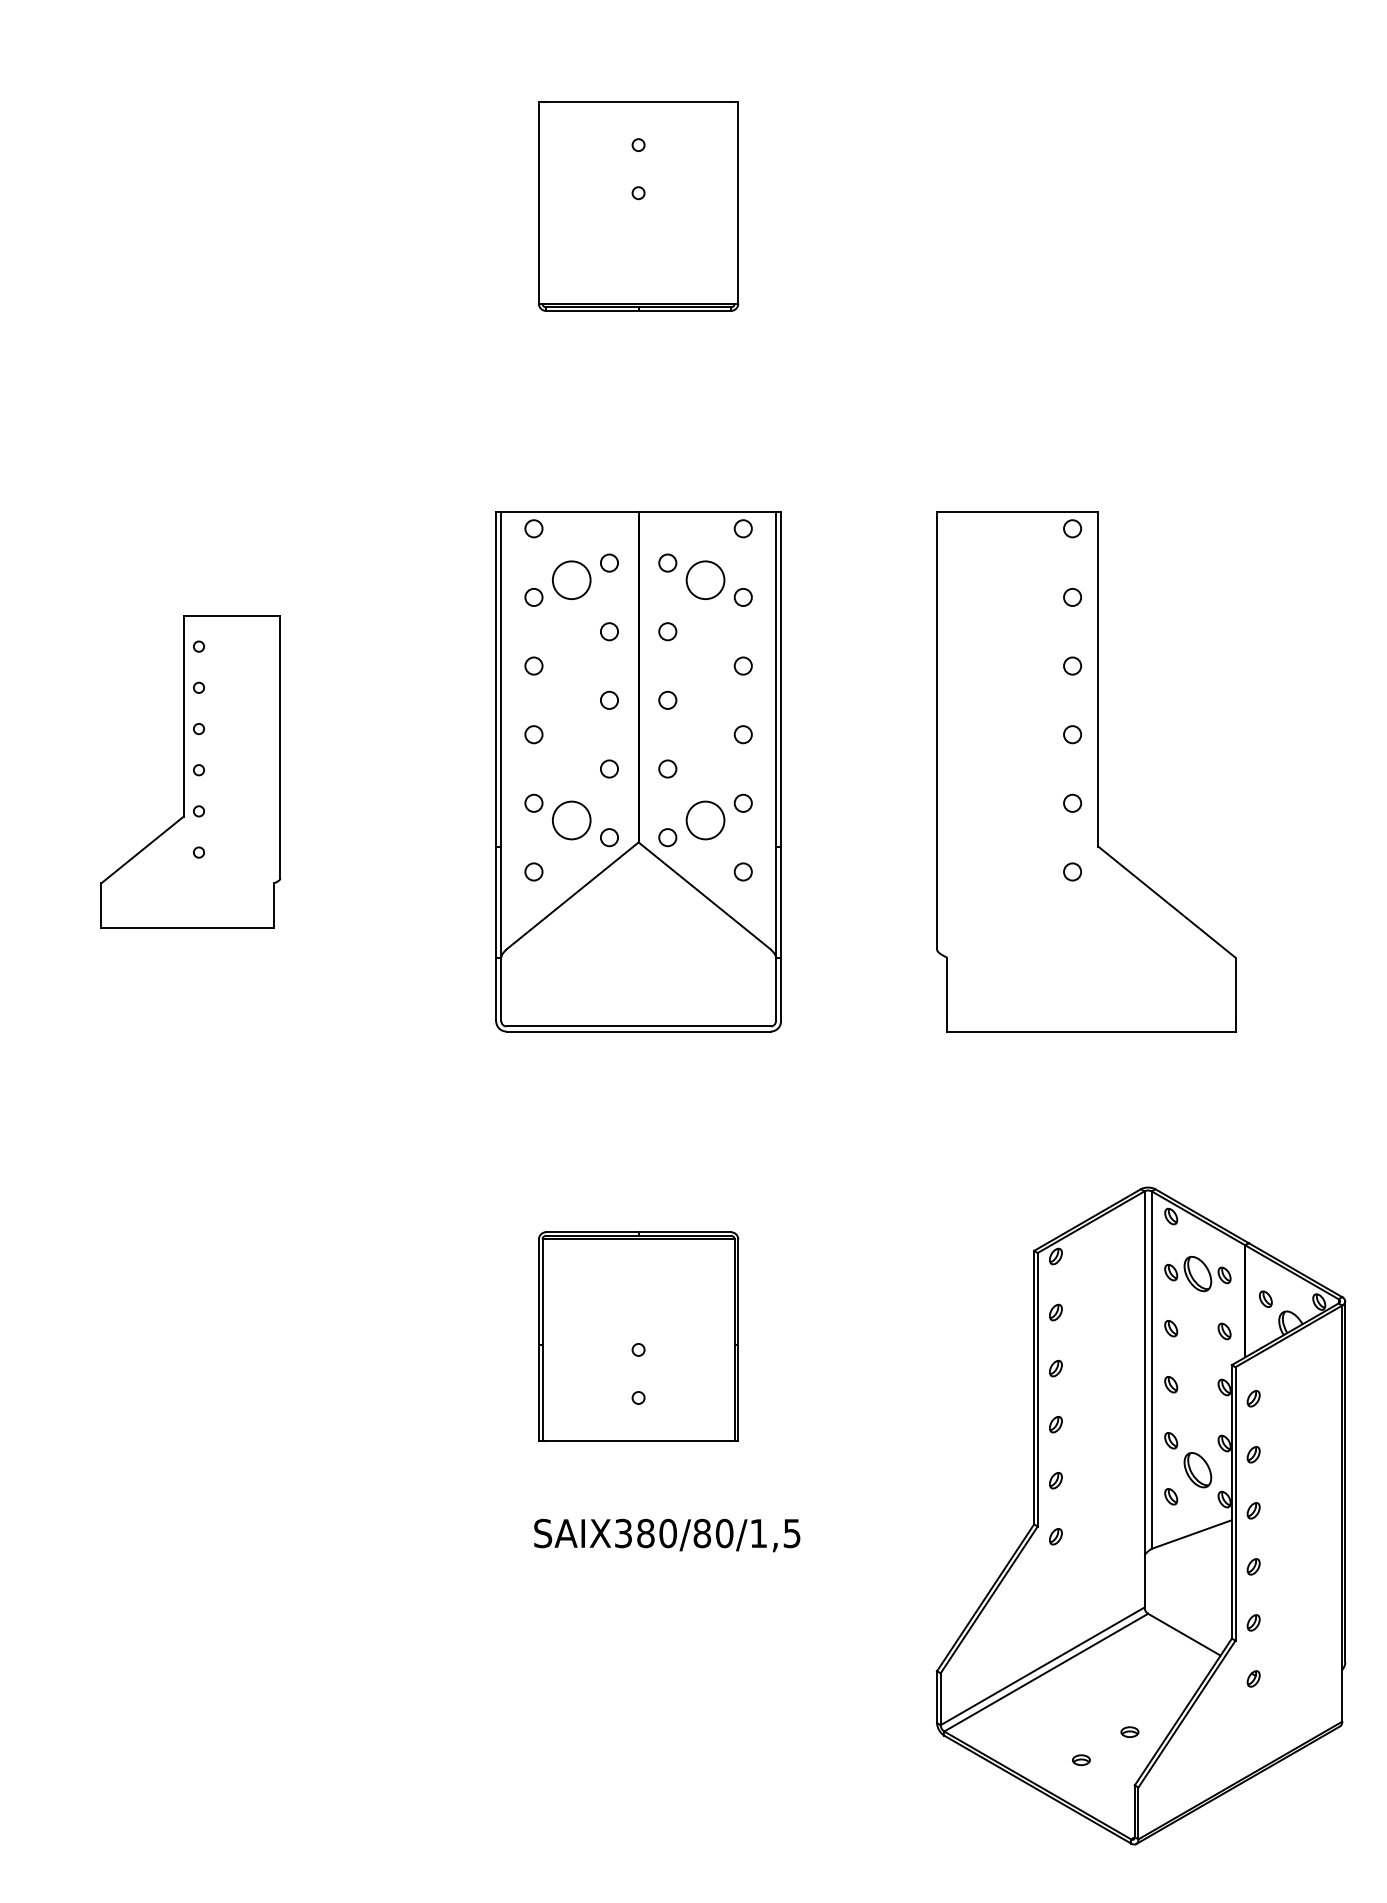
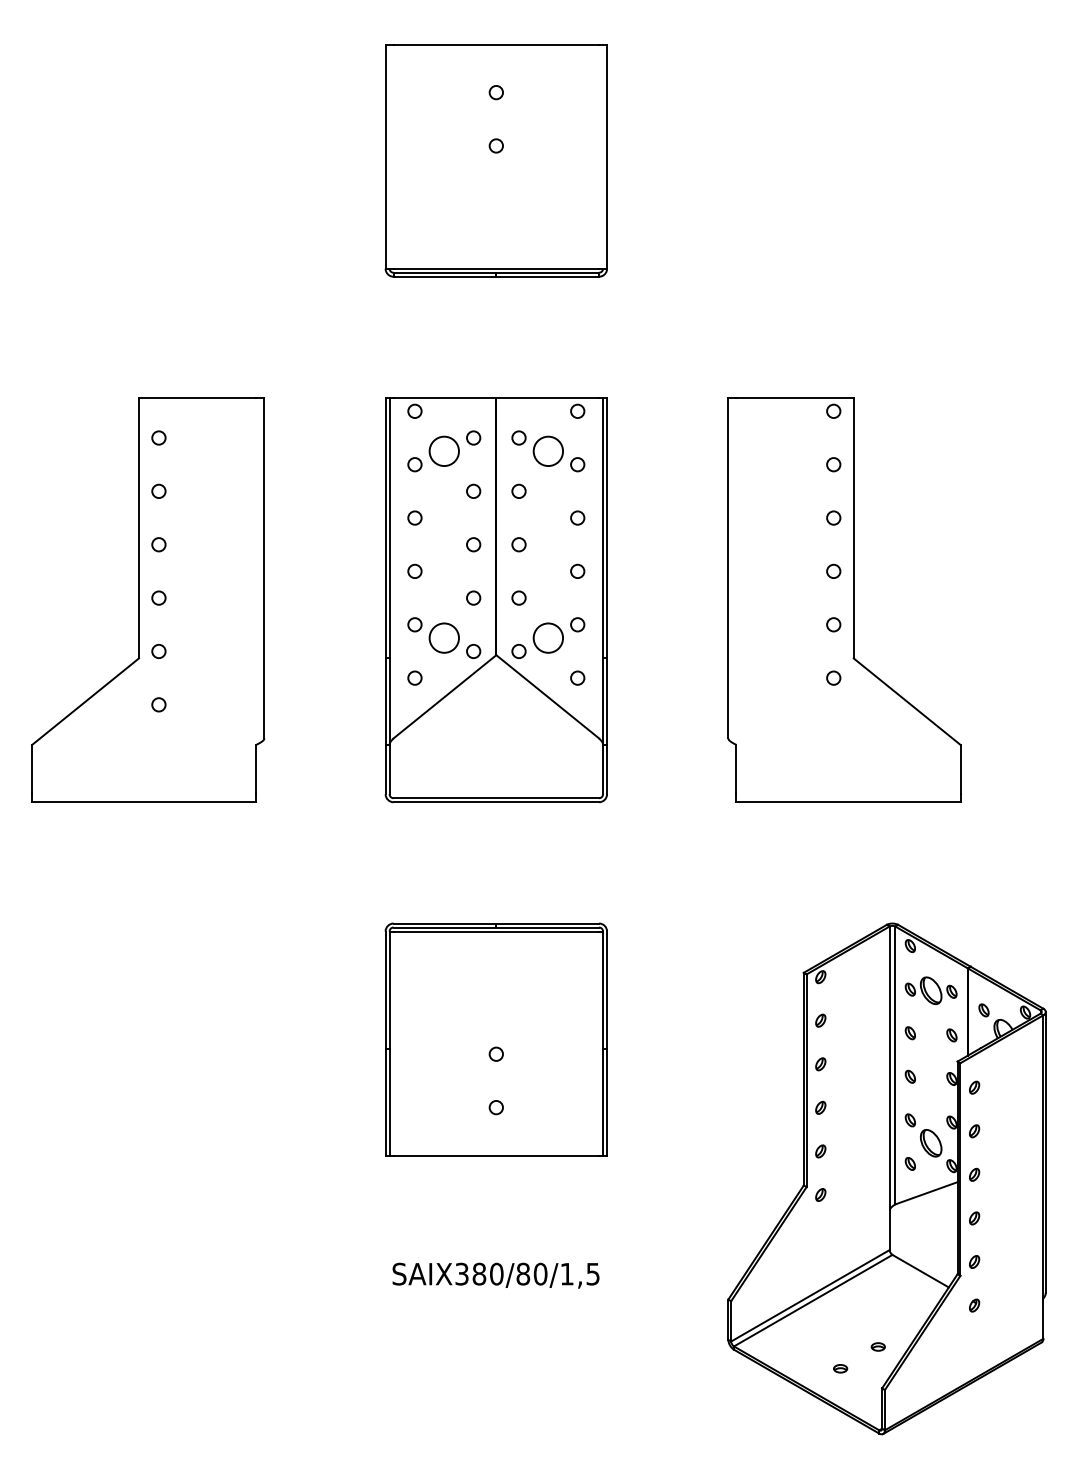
part: (638, 206) -> (496, 160), size x1.43
part: (190, 771) -> (147, 600), size x1.67
part: (638, 1336) -> (496, 1039), size x1.43
text: (667, 1535) -> (496, 1275), moved

